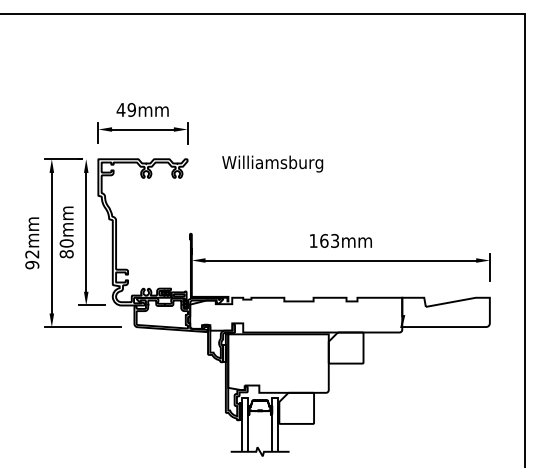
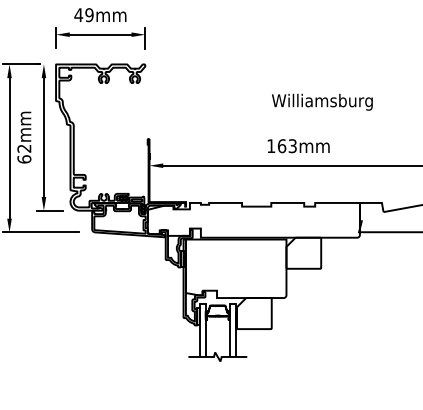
text: (272, 163) -> (322, 101), moved
text: (66, 248) -> (24, 153), 80mm -> 62mm

